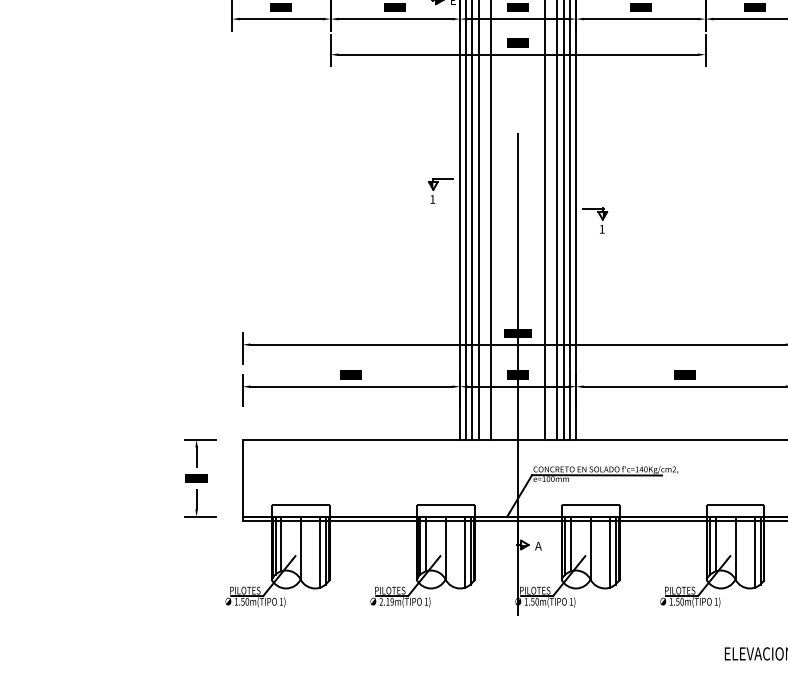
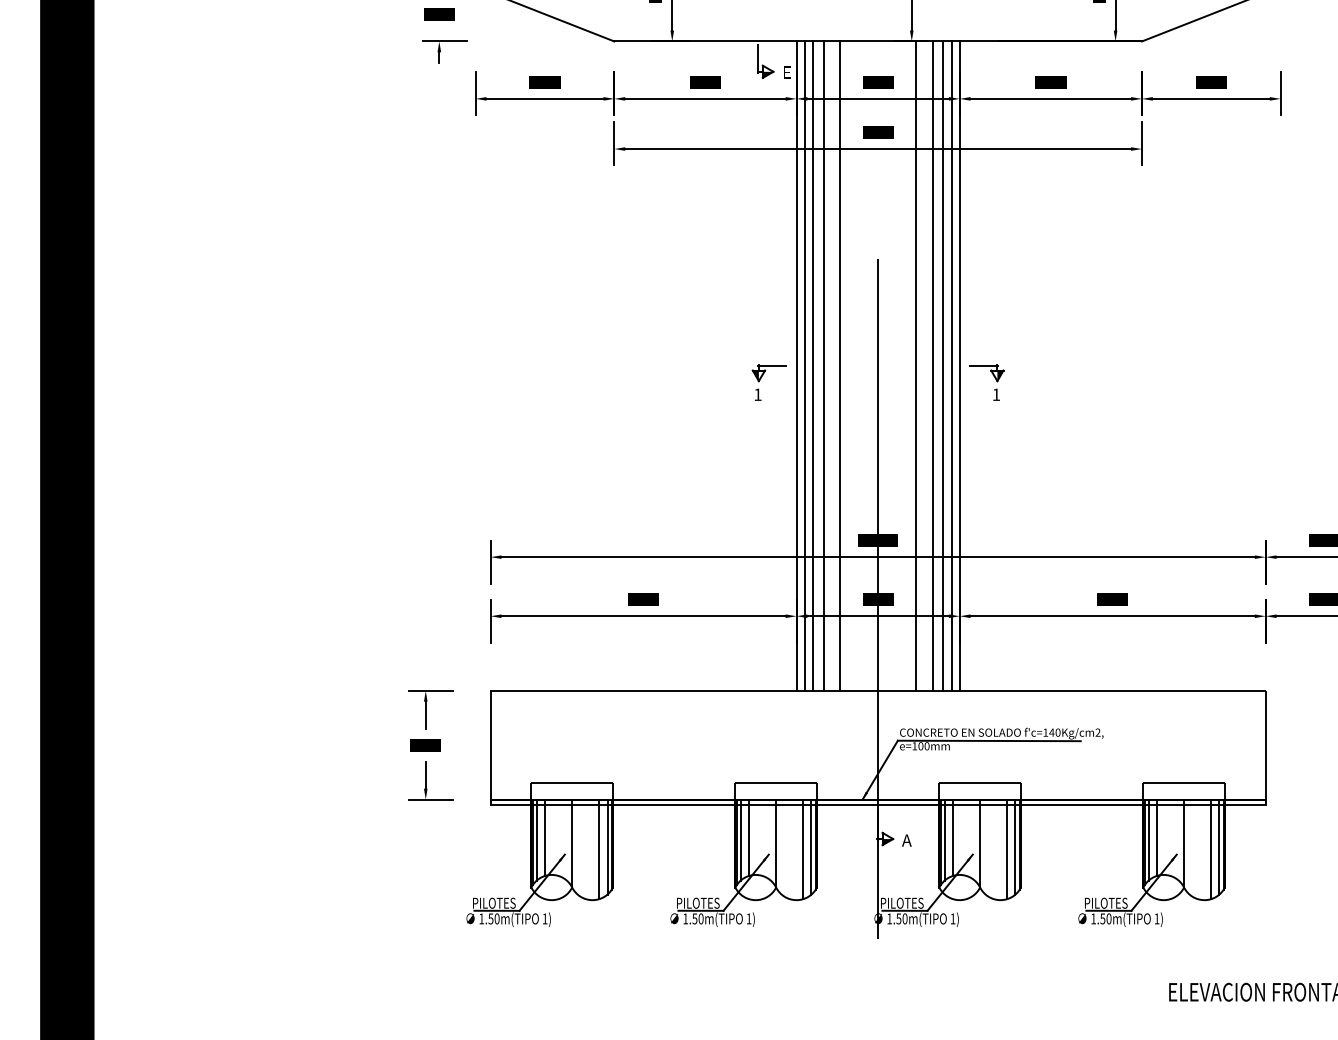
part: (435, 187) -> (762, 377), moved
text: (386, 601) -> (693, 918), 2.19m(TIPO -> 1.50m(TIPO

